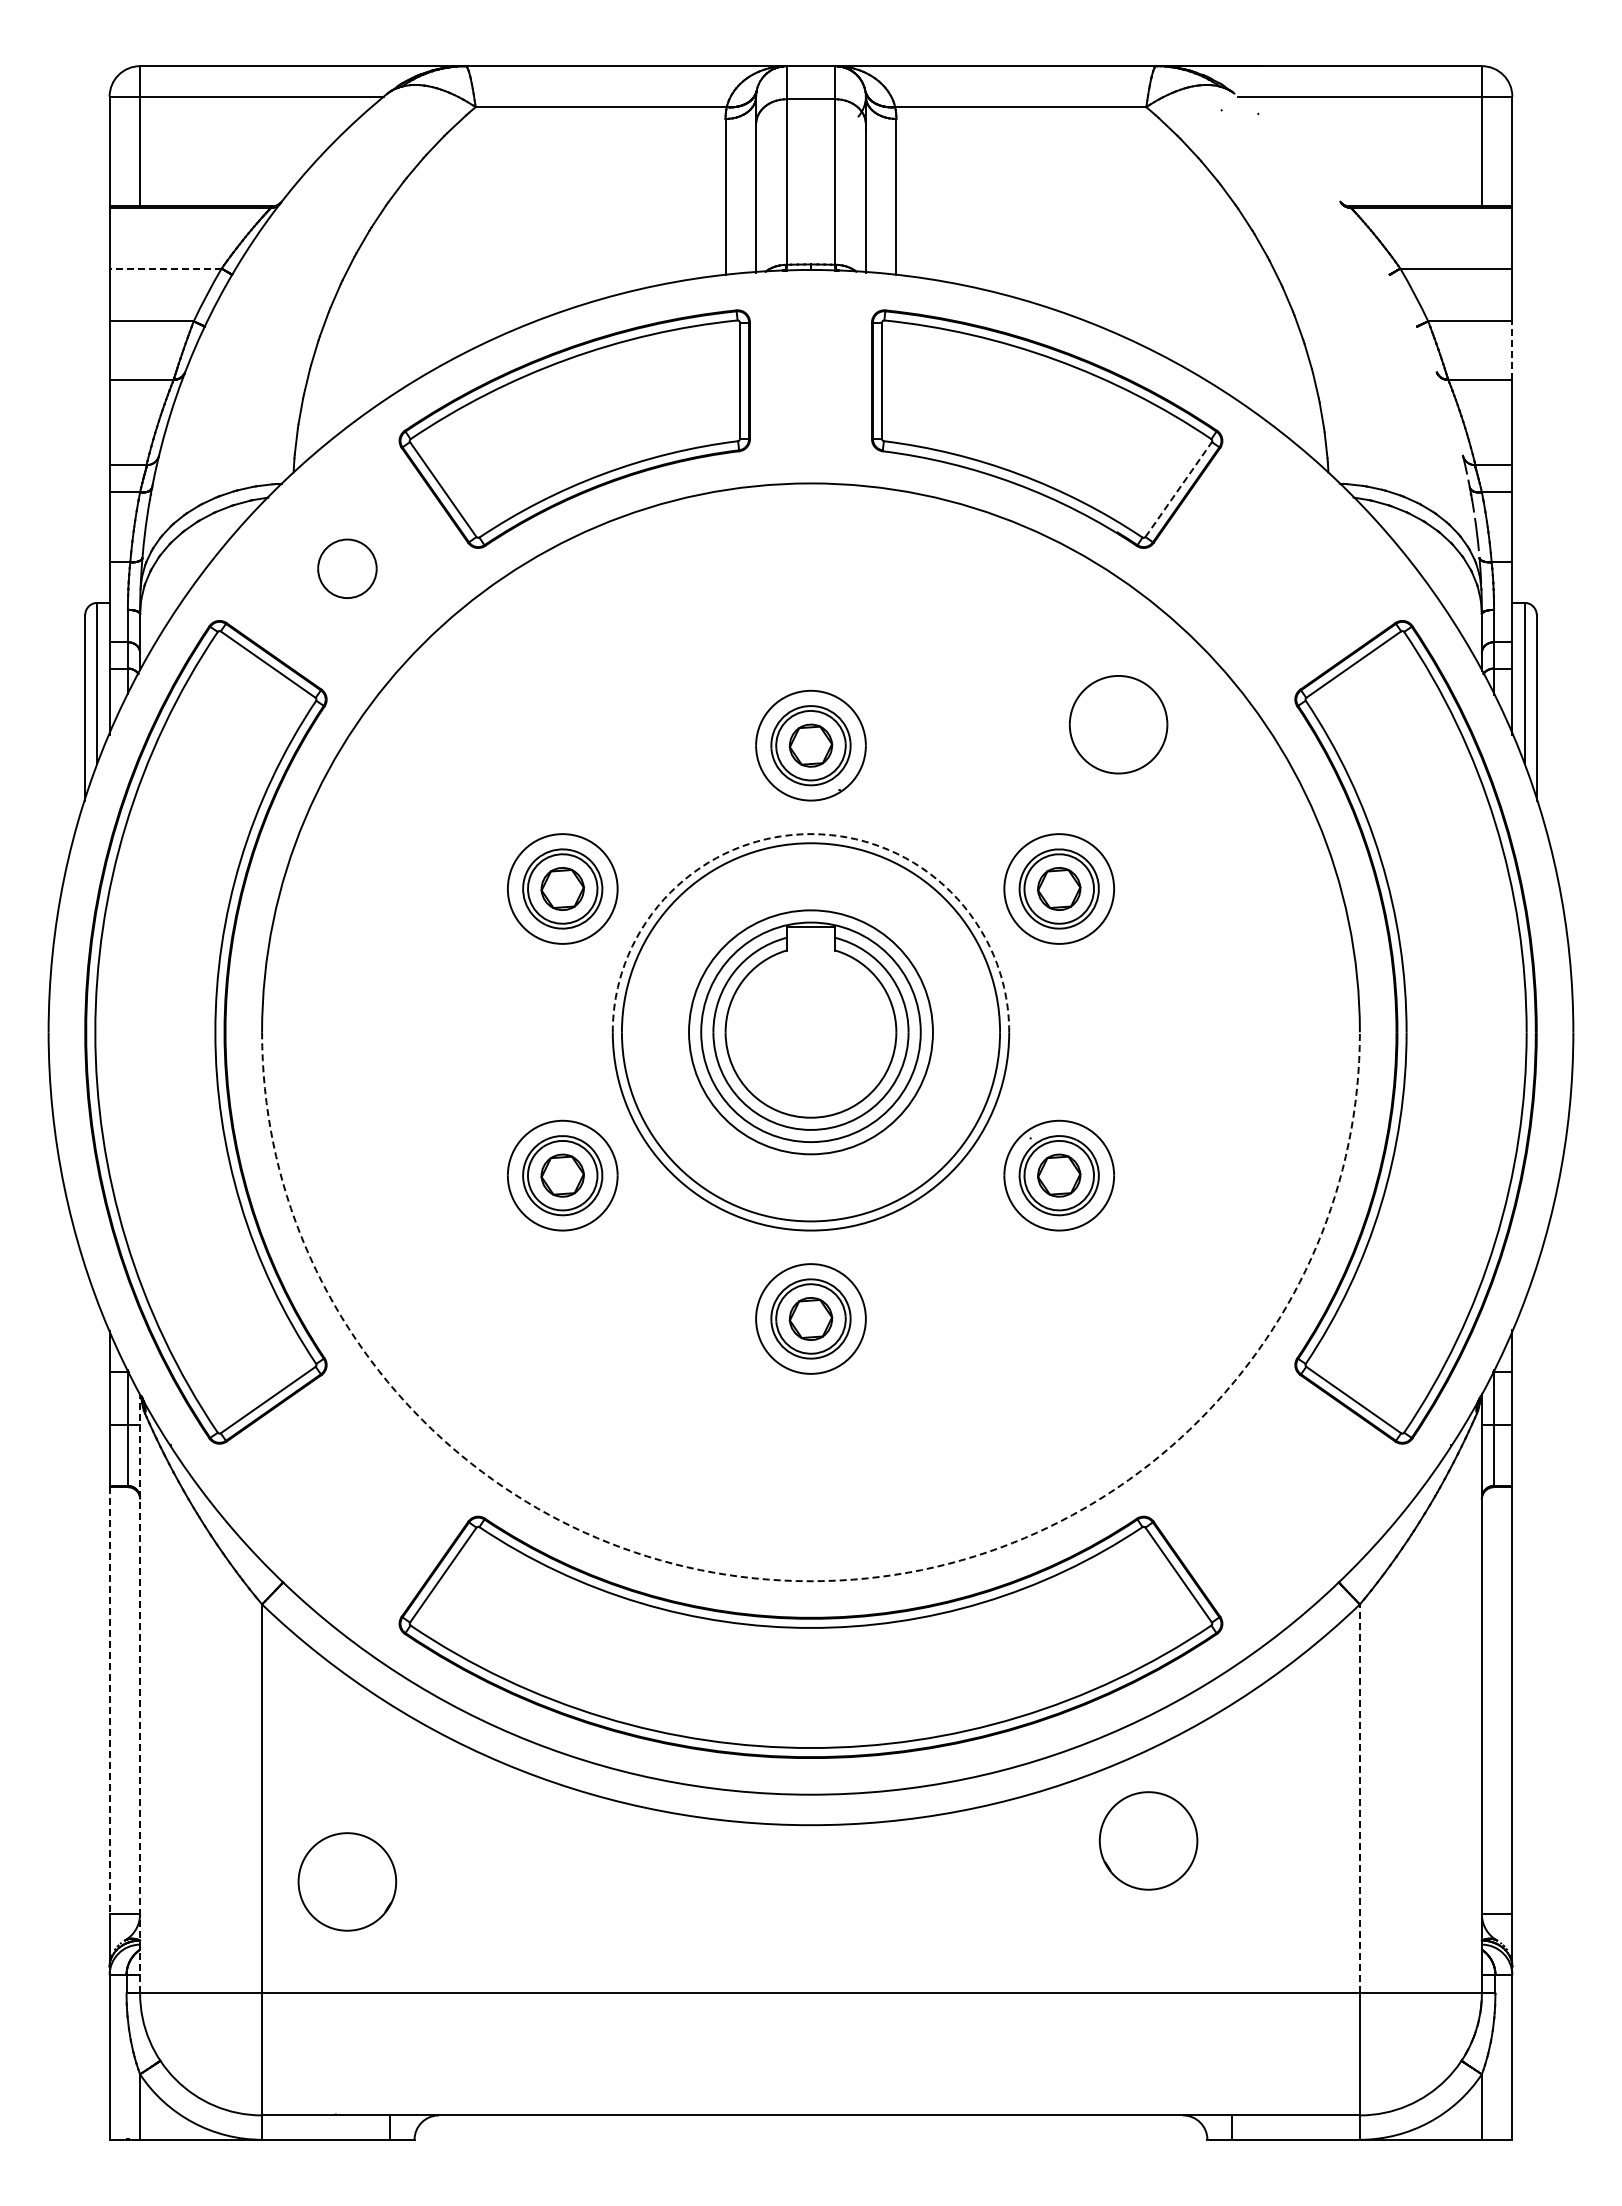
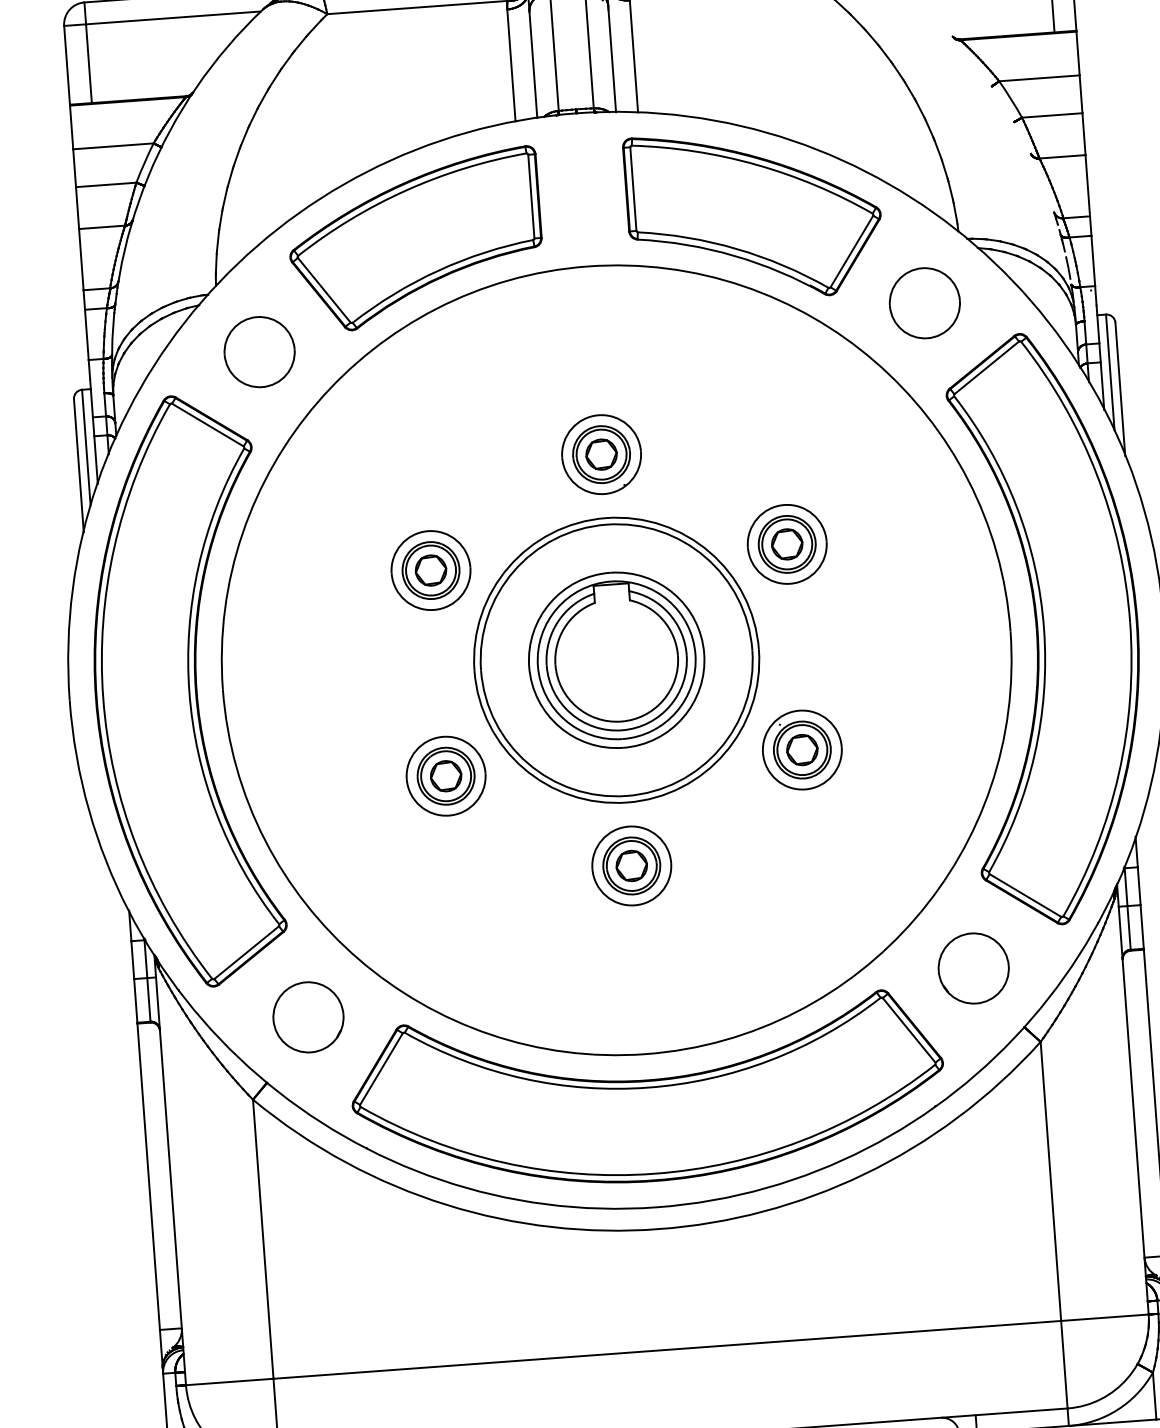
line: (165, 268) -> (113, 146), dashed -> solid
line: (1512, 350) -> (1084, 134), dashed -> solid
line: (1178, 489) -> (851, 251), dashed -> solid
part: (347, 568) -> (259, 351), size x1.67
part: (1118, 724) -> (924, 303), moved
arc: (810, 834) -> (605, 518), dashed -> solid
arc: (810, 1581) -> (645, 1054), dashed -> solid
line: (140, 1693) -> (170, 1170), dashed -> solid
line: (109, 1701) -> (148, 1177), dashed -> solid
line: (1359, 1798) -> (1050, 1181), dashed -> solid
part: (1148, 1840) -> (973, 968), moved
part: (347, 1881) -> (308, 1017), moved

